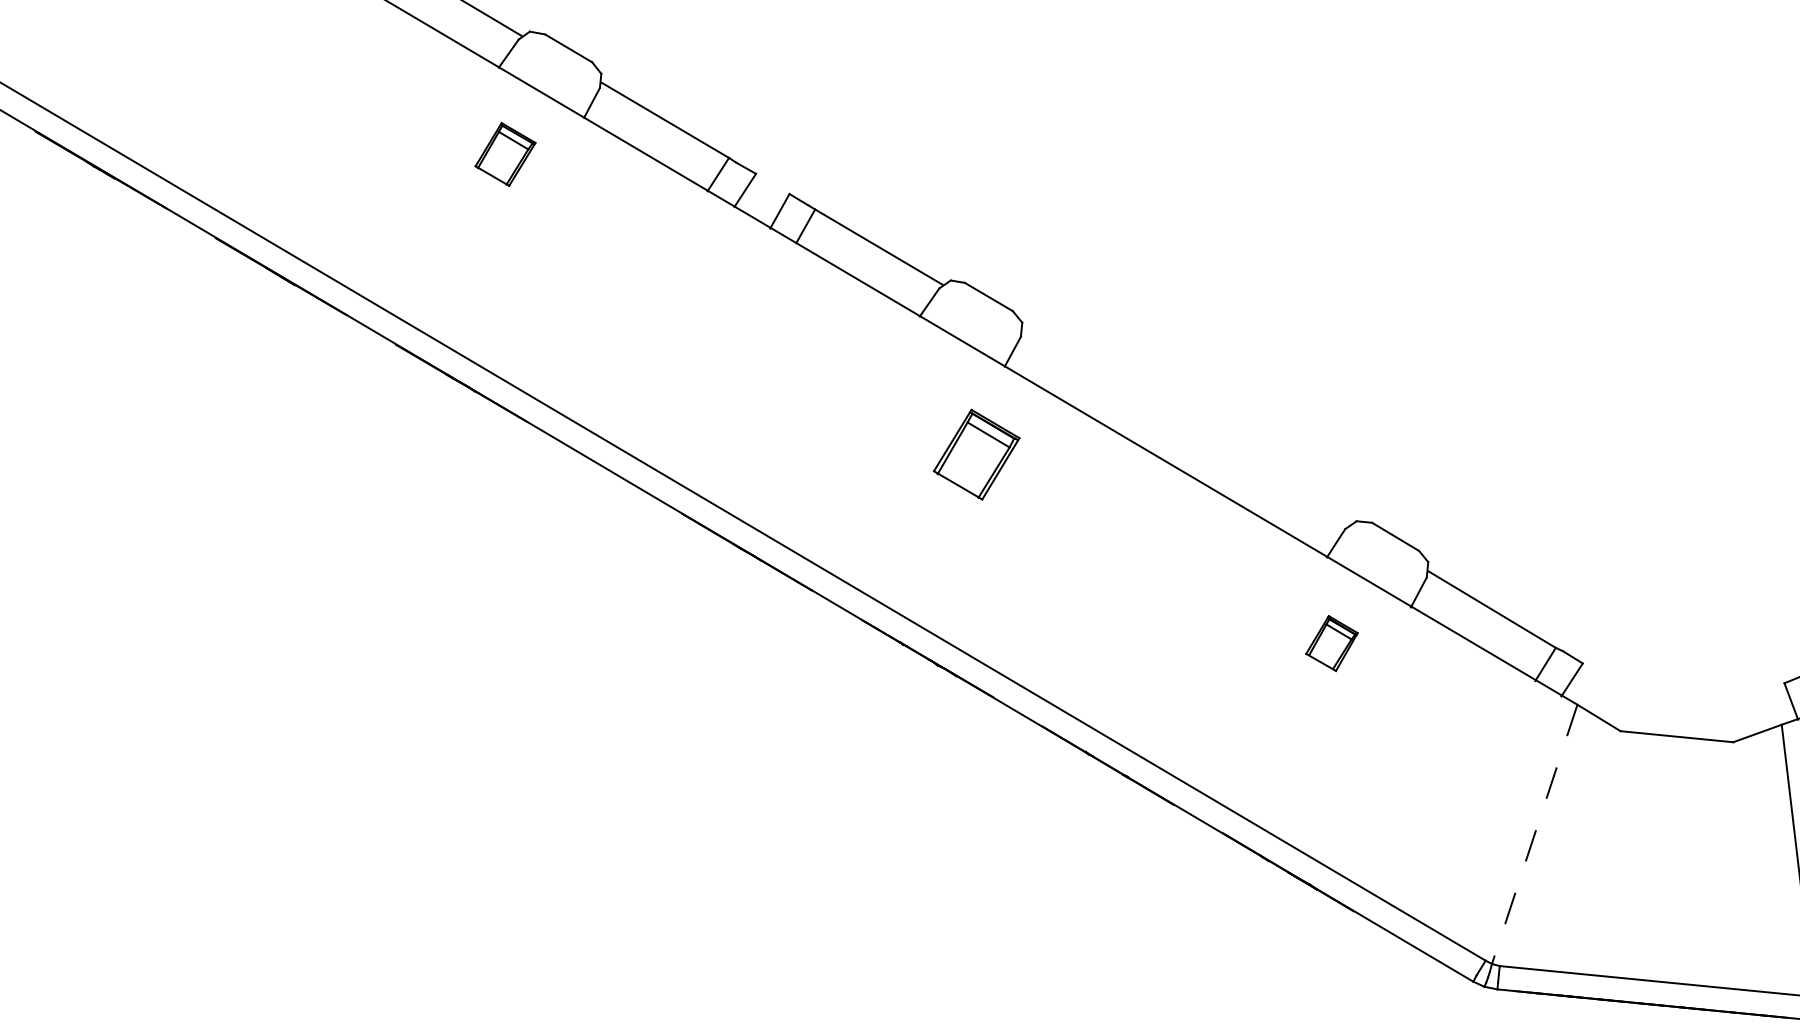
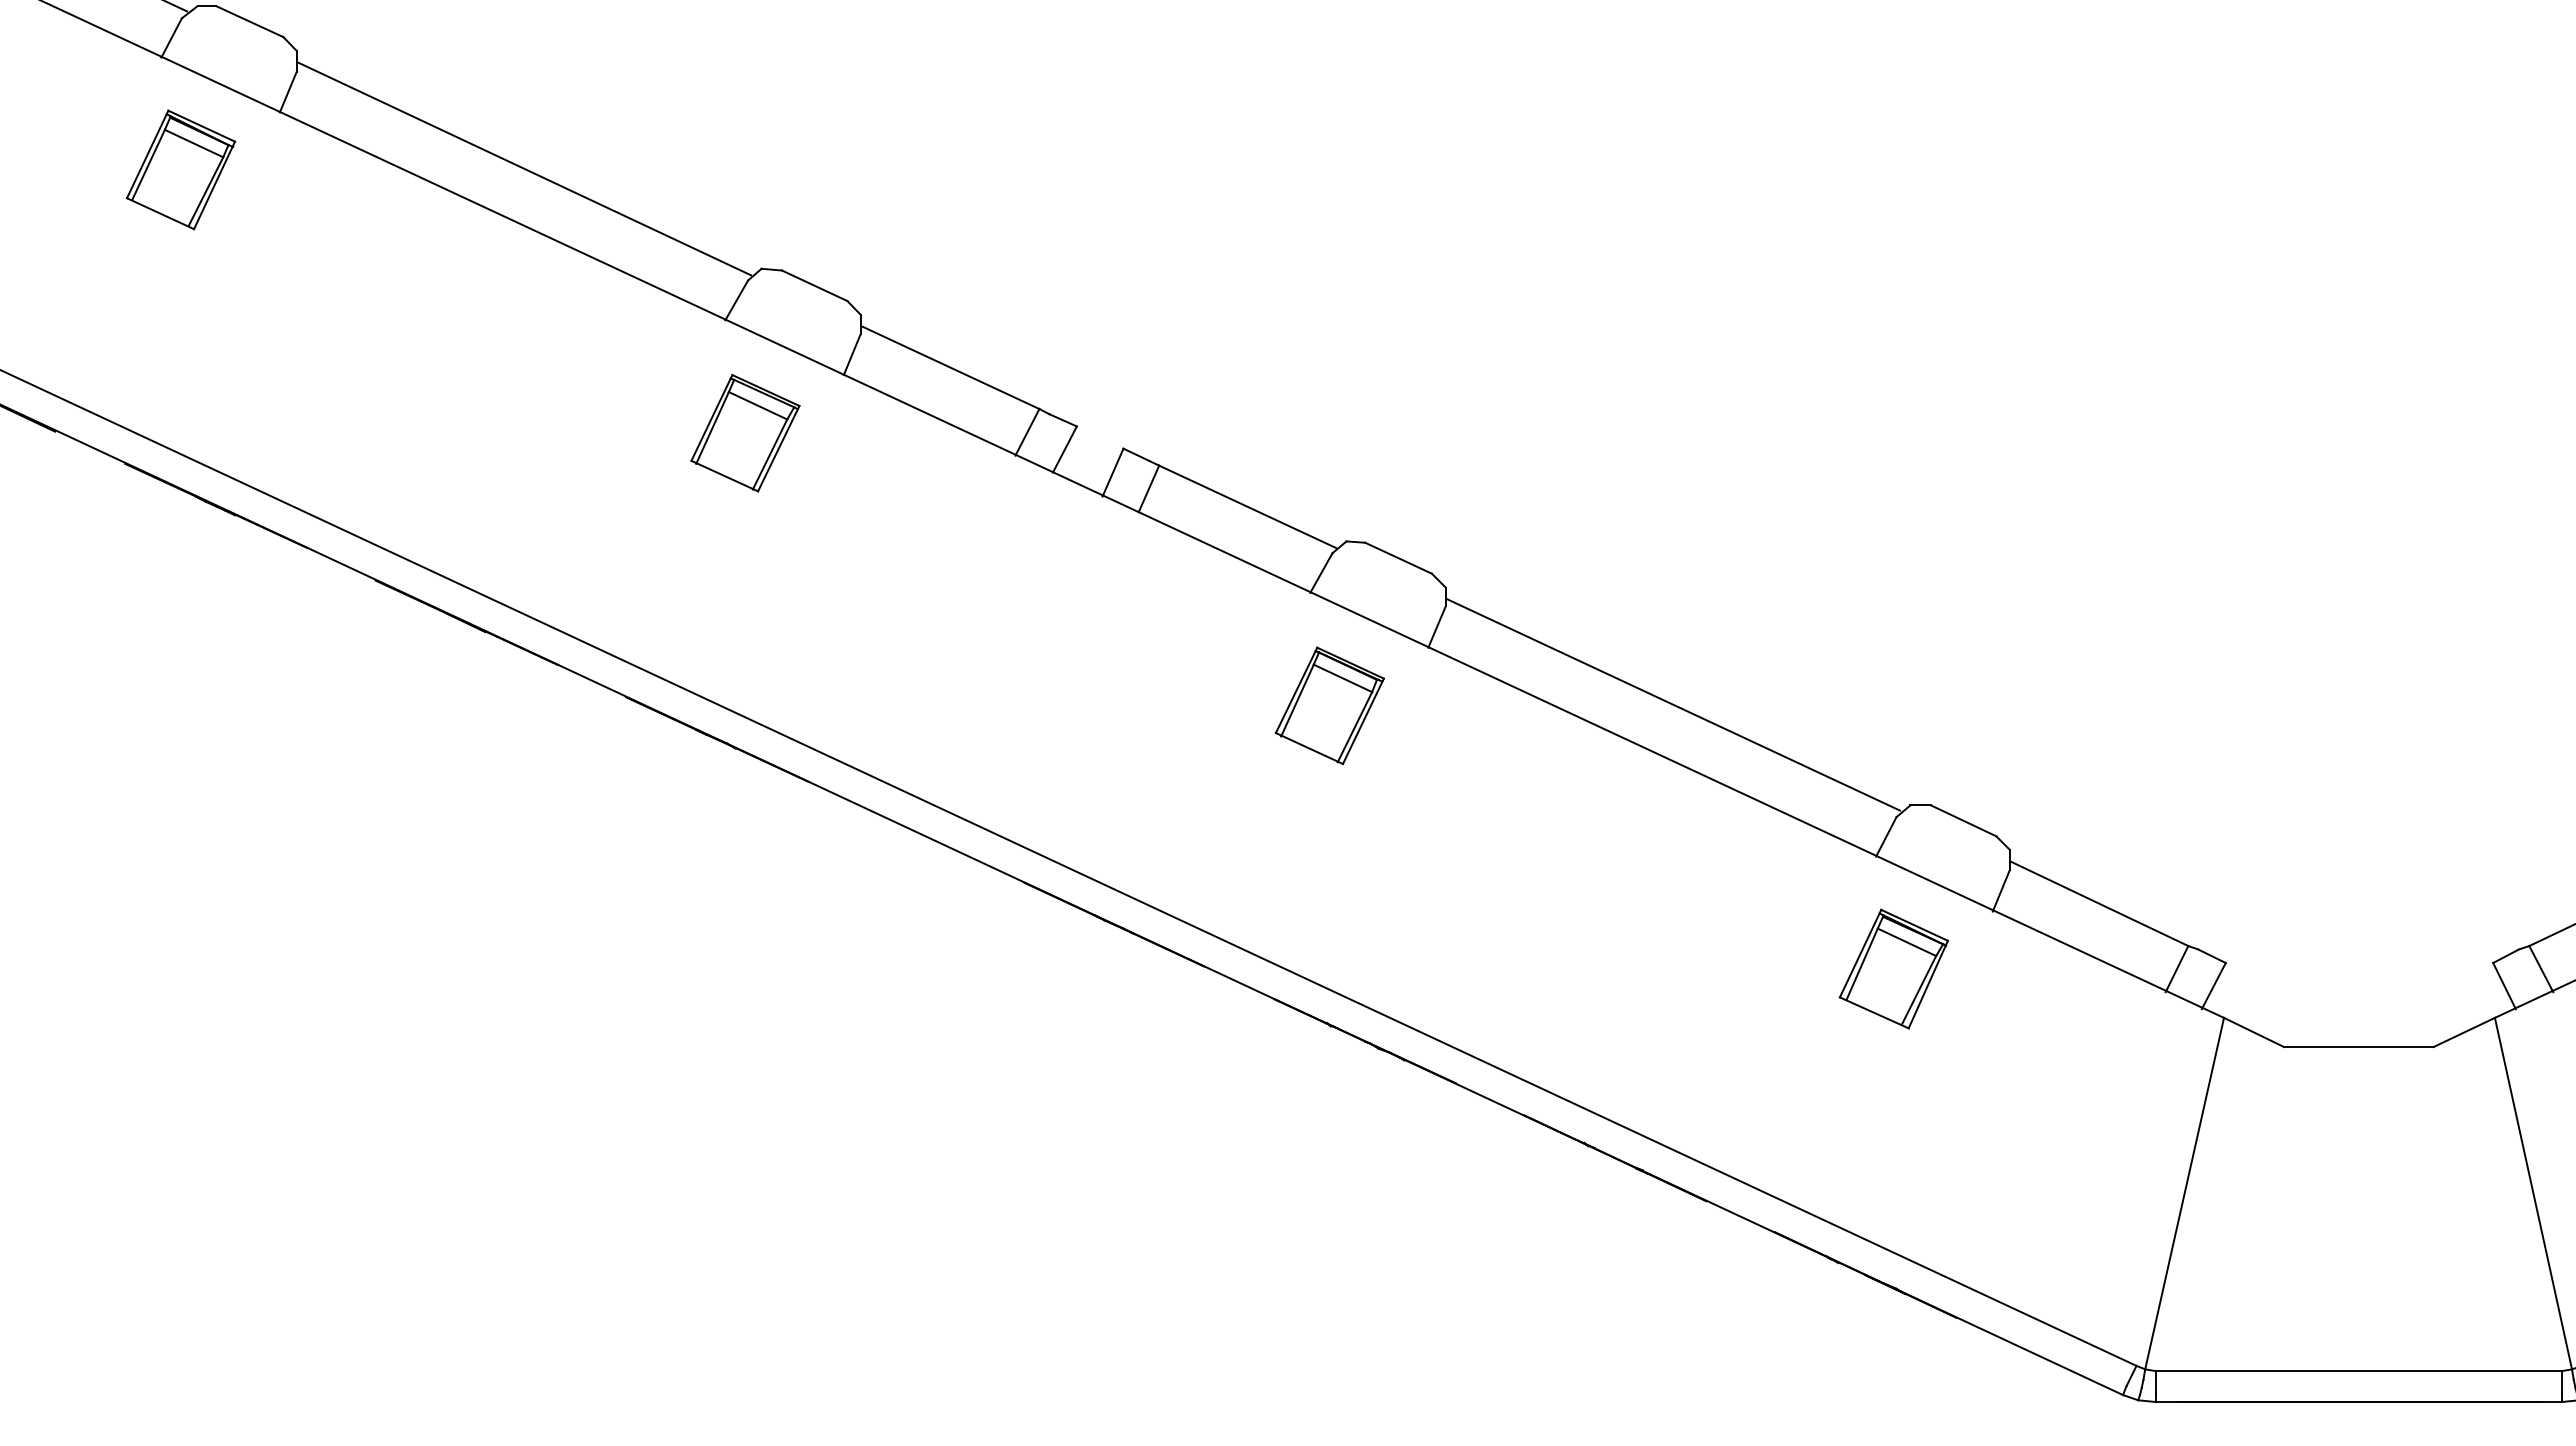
part: (505, 154) -> (745, 433), size x1.43
line: (1185, 427) -> (1673, 704), added
part: (976, 454) -> (1329, 705), moved
part: (1331, 643) -> (1893, 968), size x1.67
line: (1534, 835) -> (2184, 1194), dashed -> solid

